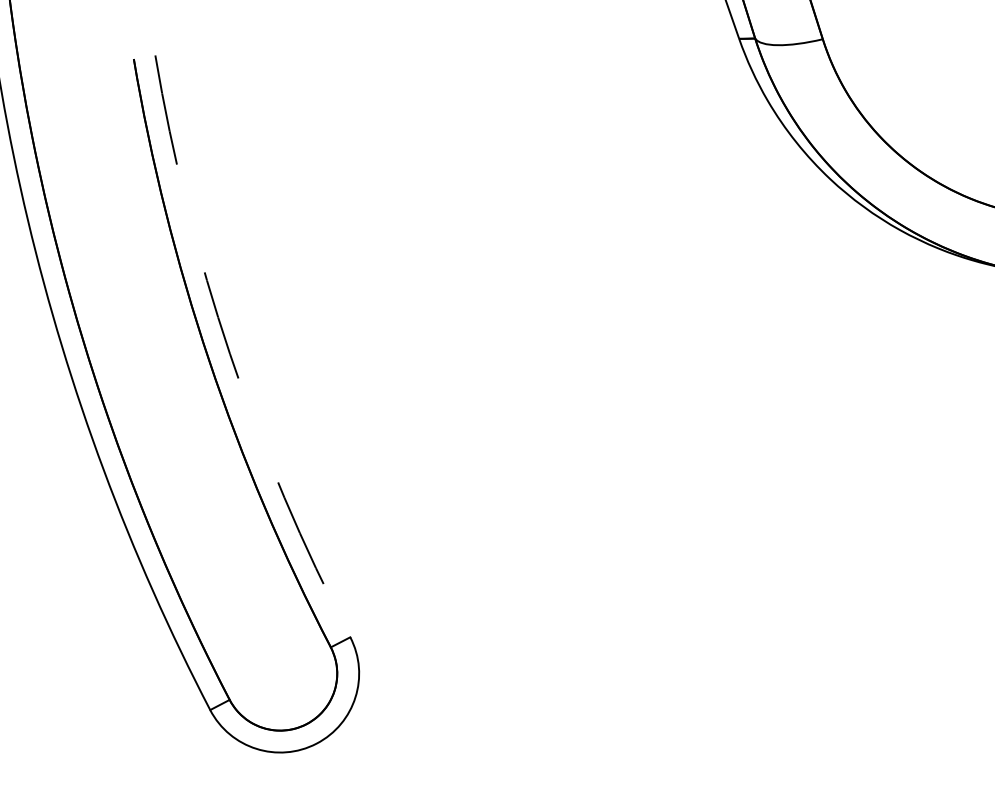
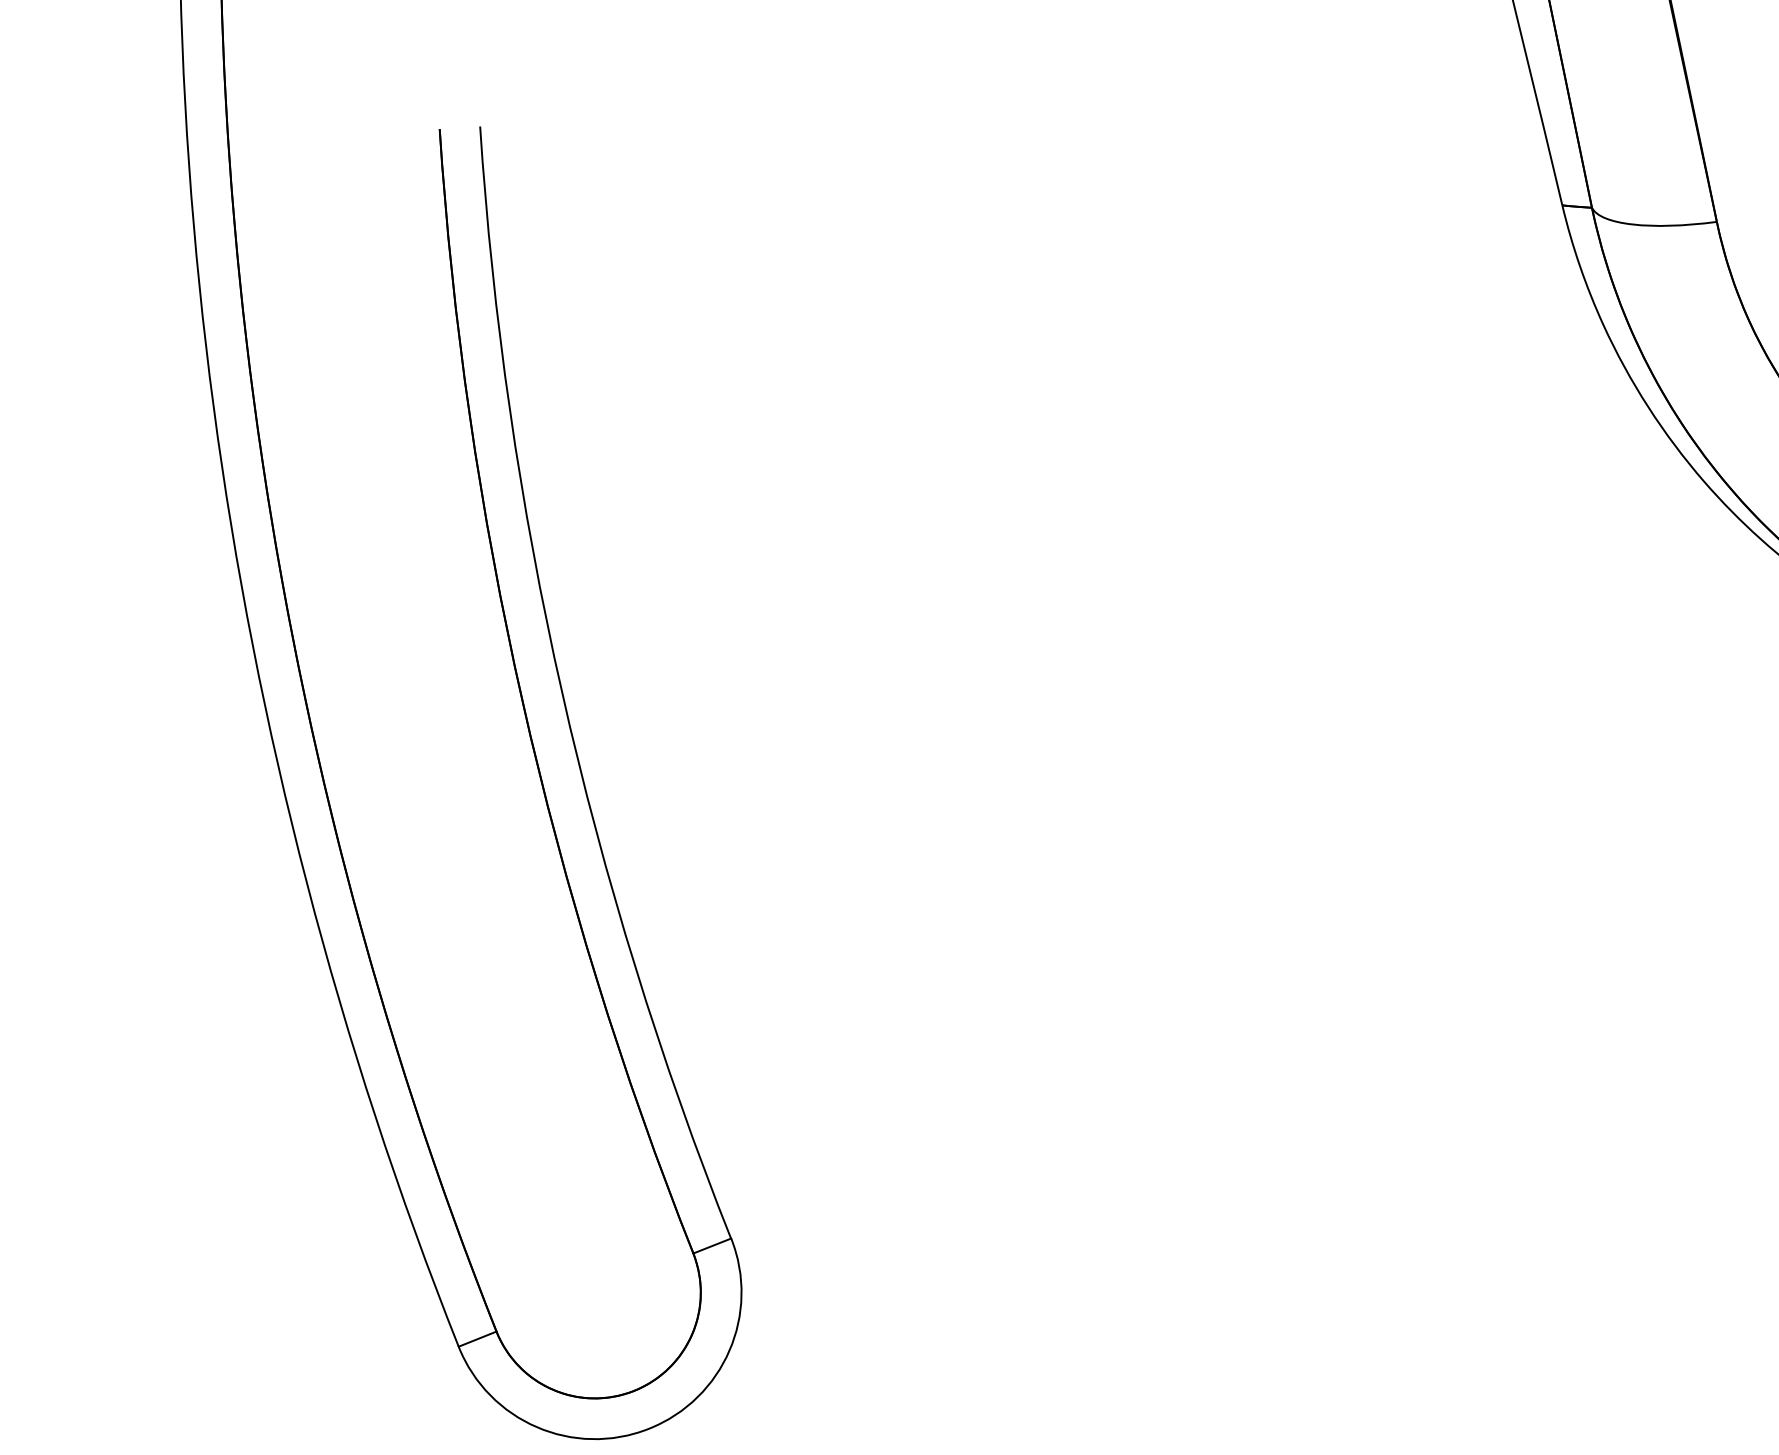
arc: (230, 354) -> (562, 693), dashed -> solid

